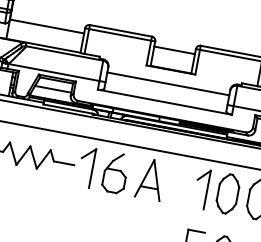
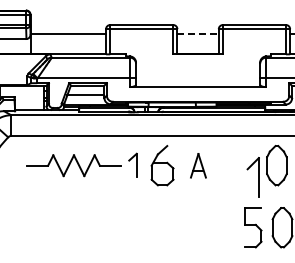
line: (175, 50) -> (198, 34), solid -> dashed
line: (168, 84) -> (198, 68), removed
part: (86, 167) -> (132, 165), size x0.6
part: (150, 179) -> (198, 165), size x0.6
part: (201, 188) -> (252, 177), moved

